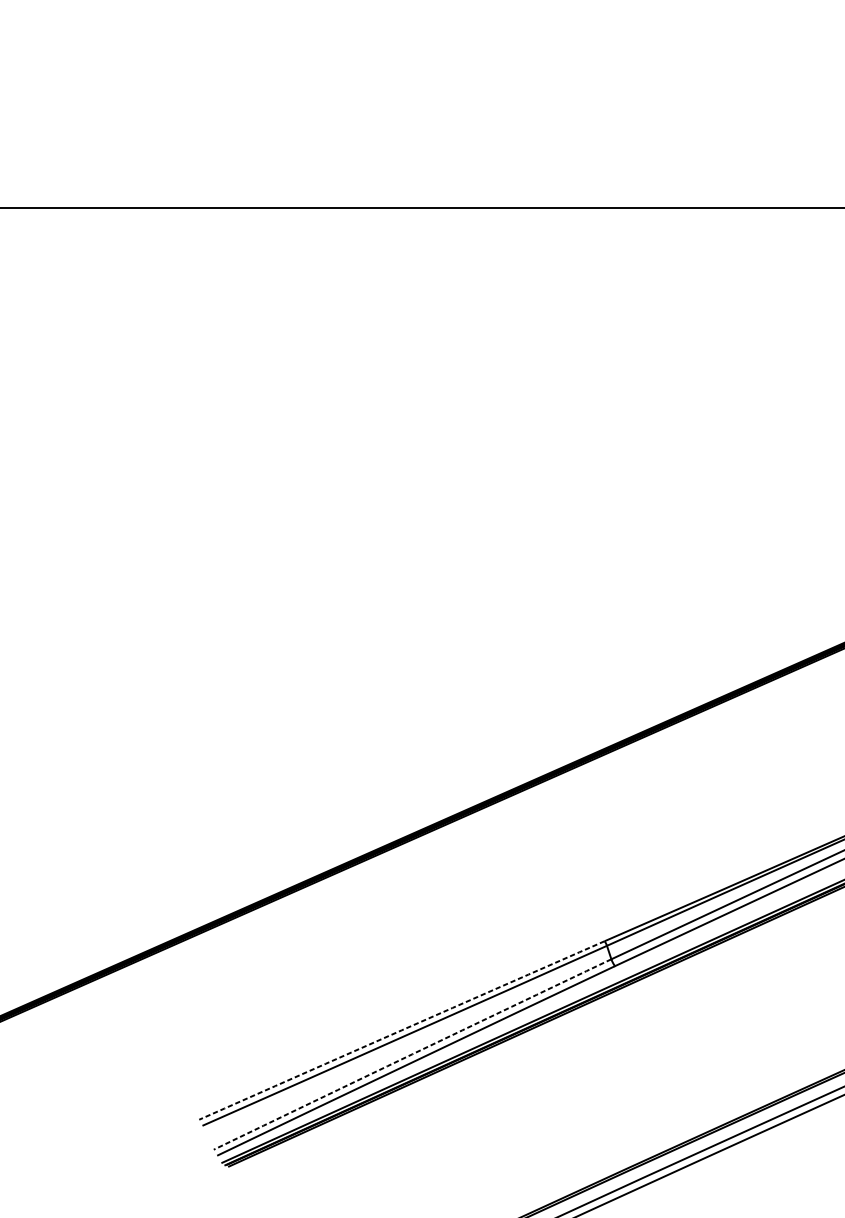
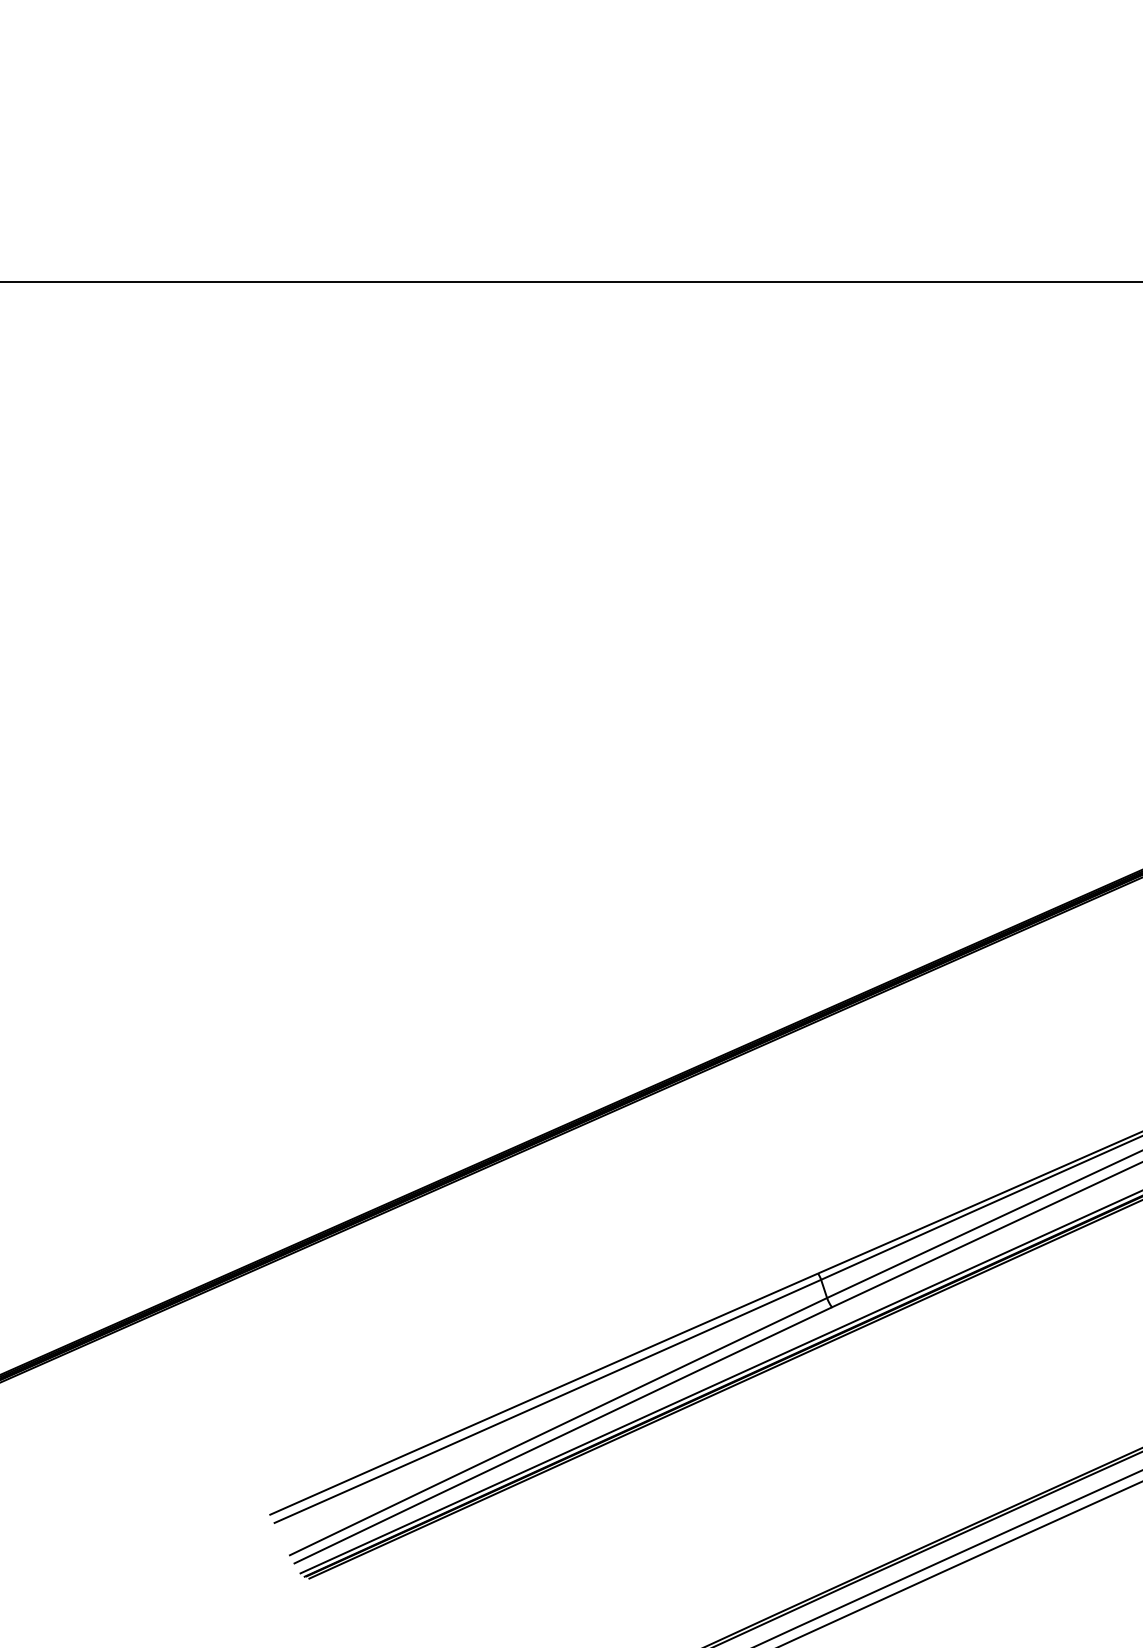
arc: (401, 1030) -> (543, 1394), dashed -> solid
arc: (412, 1054) -> (557, 1426), dashed -> solid

